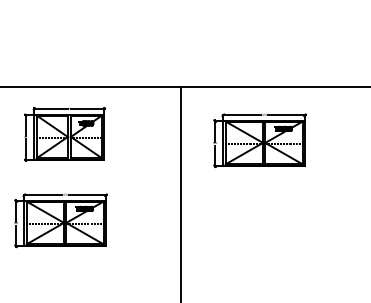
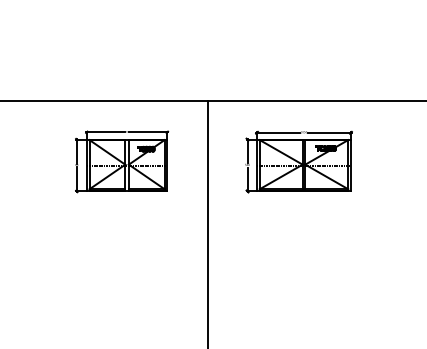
part: (64, 134) -> (121, 161), moved
part: (60, 220) -> (69, 253), removed

